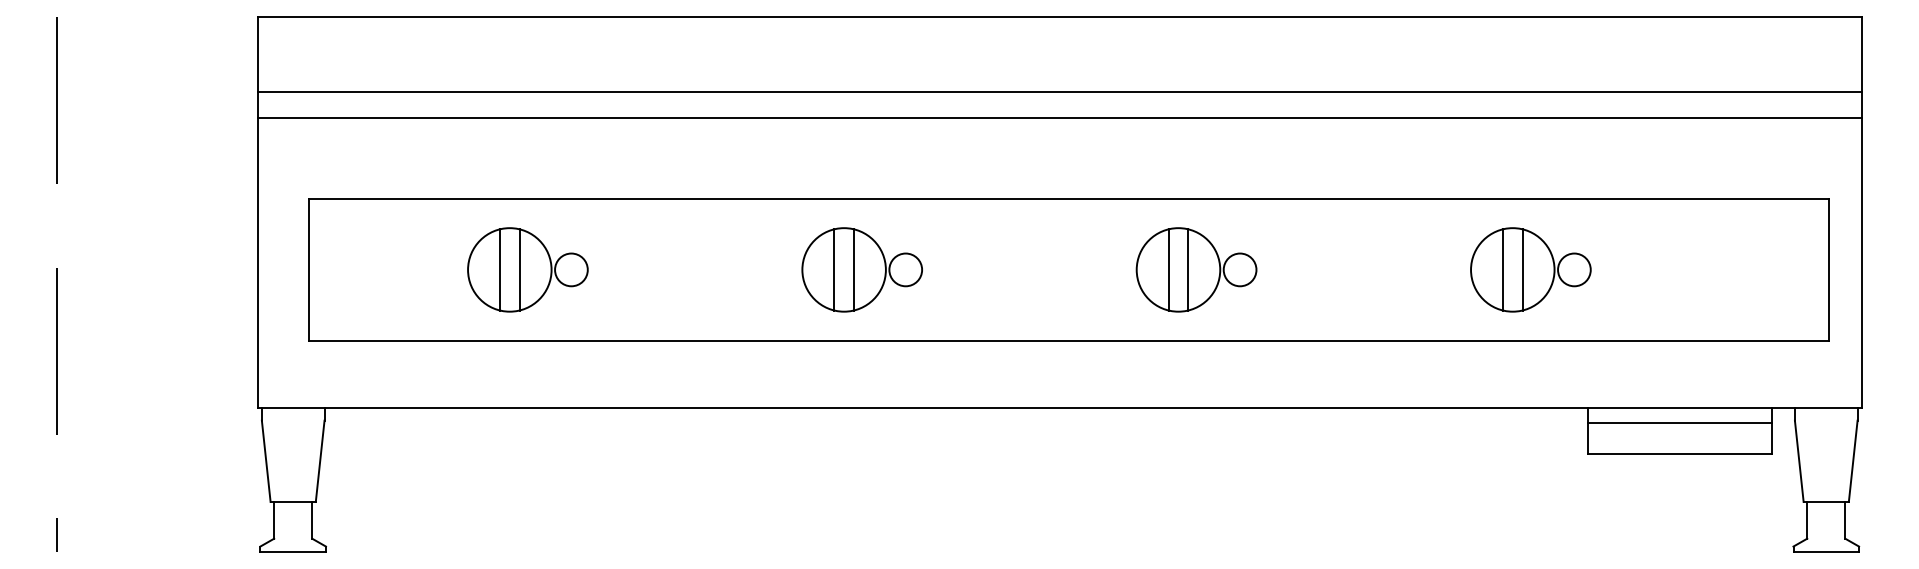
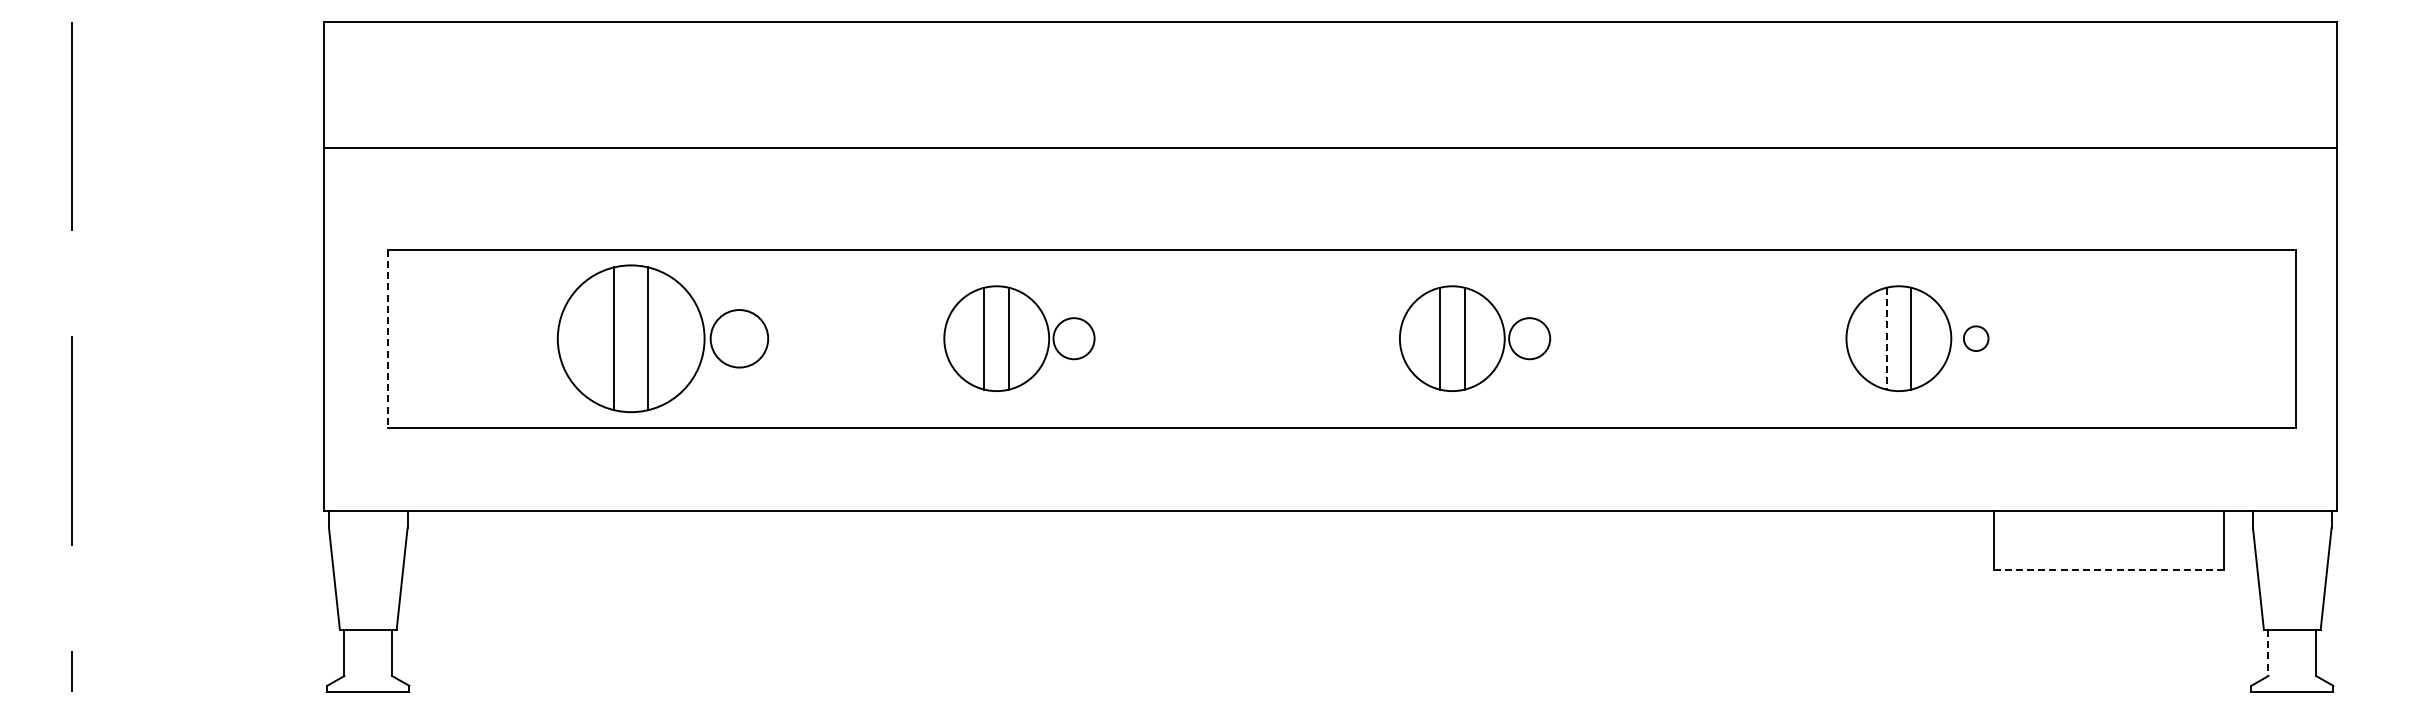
line: (1059, 92) -> (1329, 115), removed
line: (308, 269) -> (387, 338), solid -> dashed
part: (527, 269) -> (662, 338), size x1.4
part: (862, 269) -> (1019, 338), moved
part: (1196, 269) -> (1475, 338), moved
line: (1502, 269) -> (1886, 338), solid -> dashed
circle: (1573, 269) -> (1975, 338), size x0.6
line: (1679, 422) -> (2108, 530), removed
line: (1680, 453) -> (2109, 569), solid -> dashed
line: (1807, 520) -> (2268, 653), solid -> dashed

